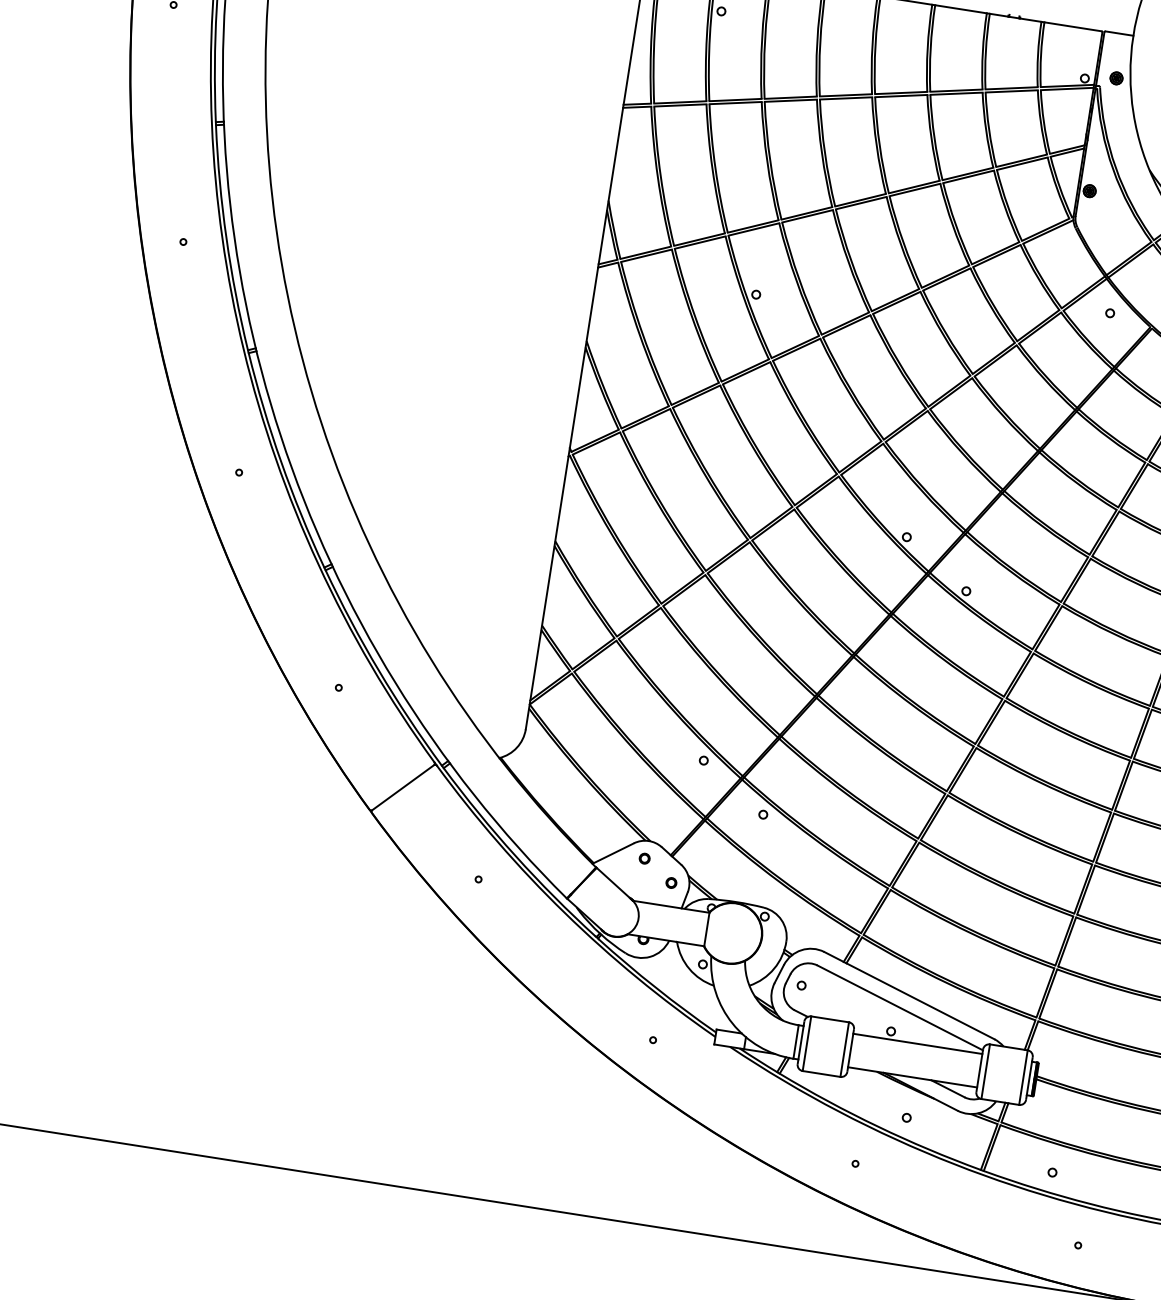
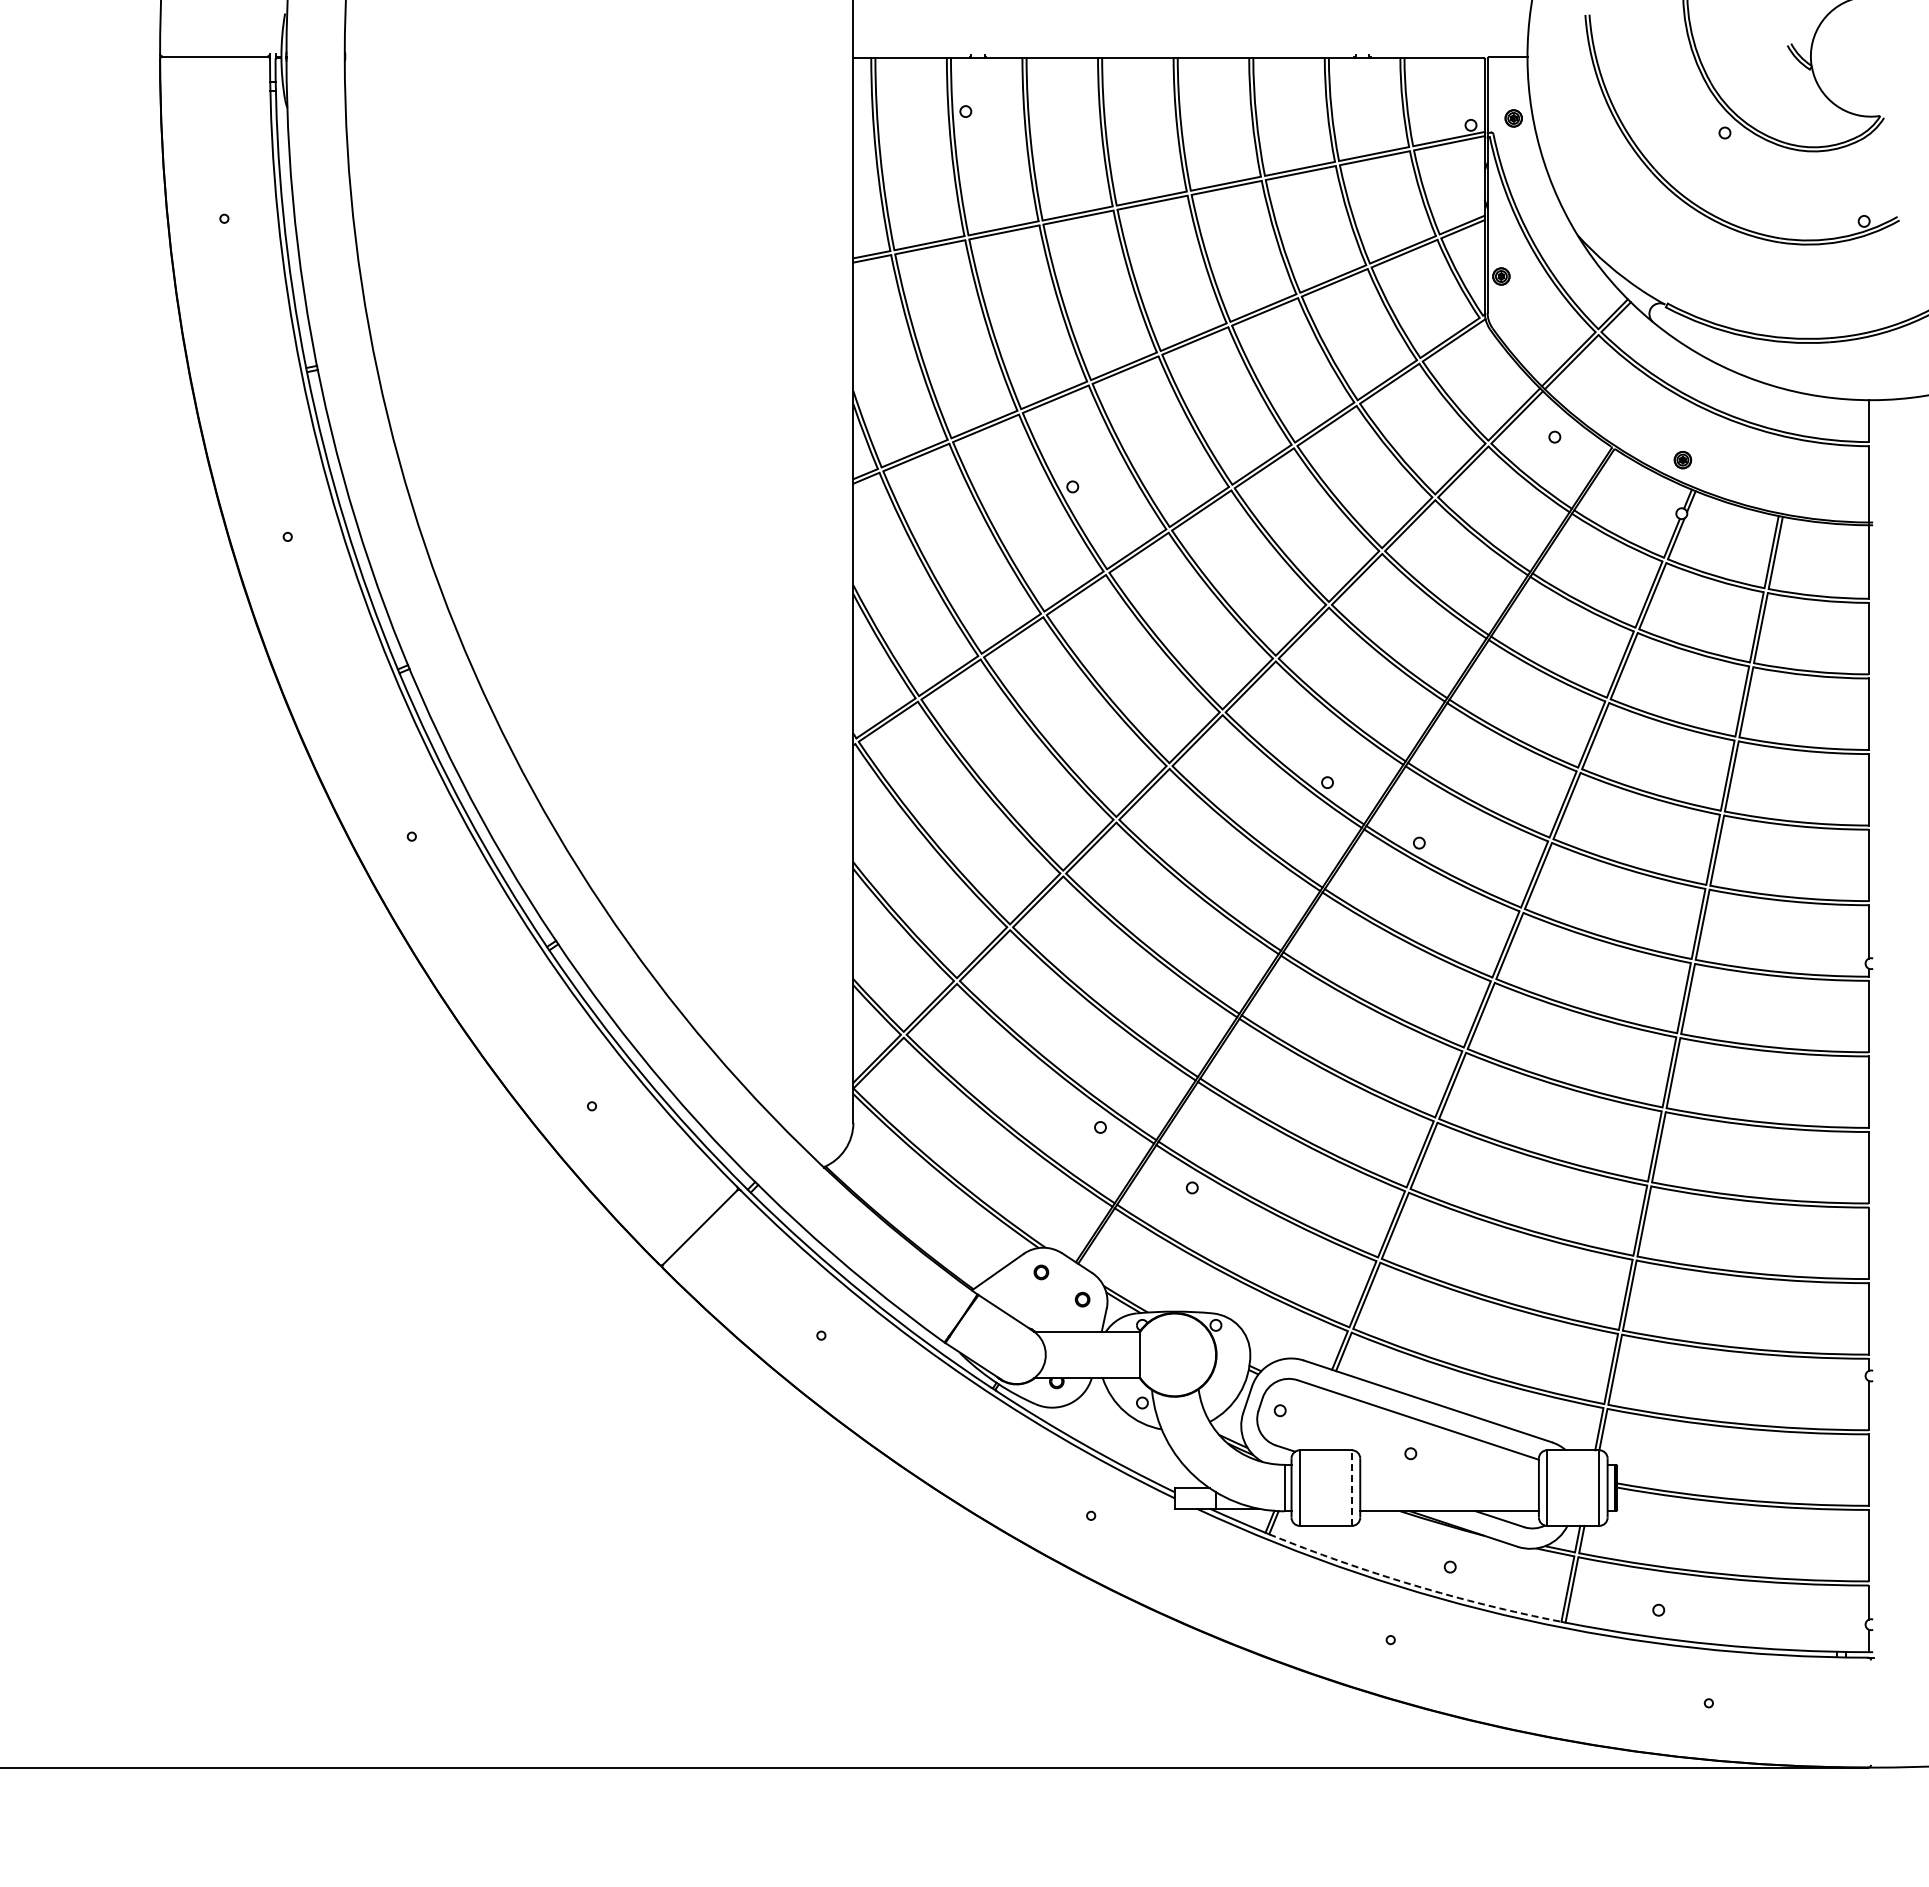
line: (917, 1043) -> (1449, 1464), removed
line: (845, 1049) -> (1352, 1488), solid -> dashed
arc: (878, 1126) -> (1413, 1585), solid -> dashed

